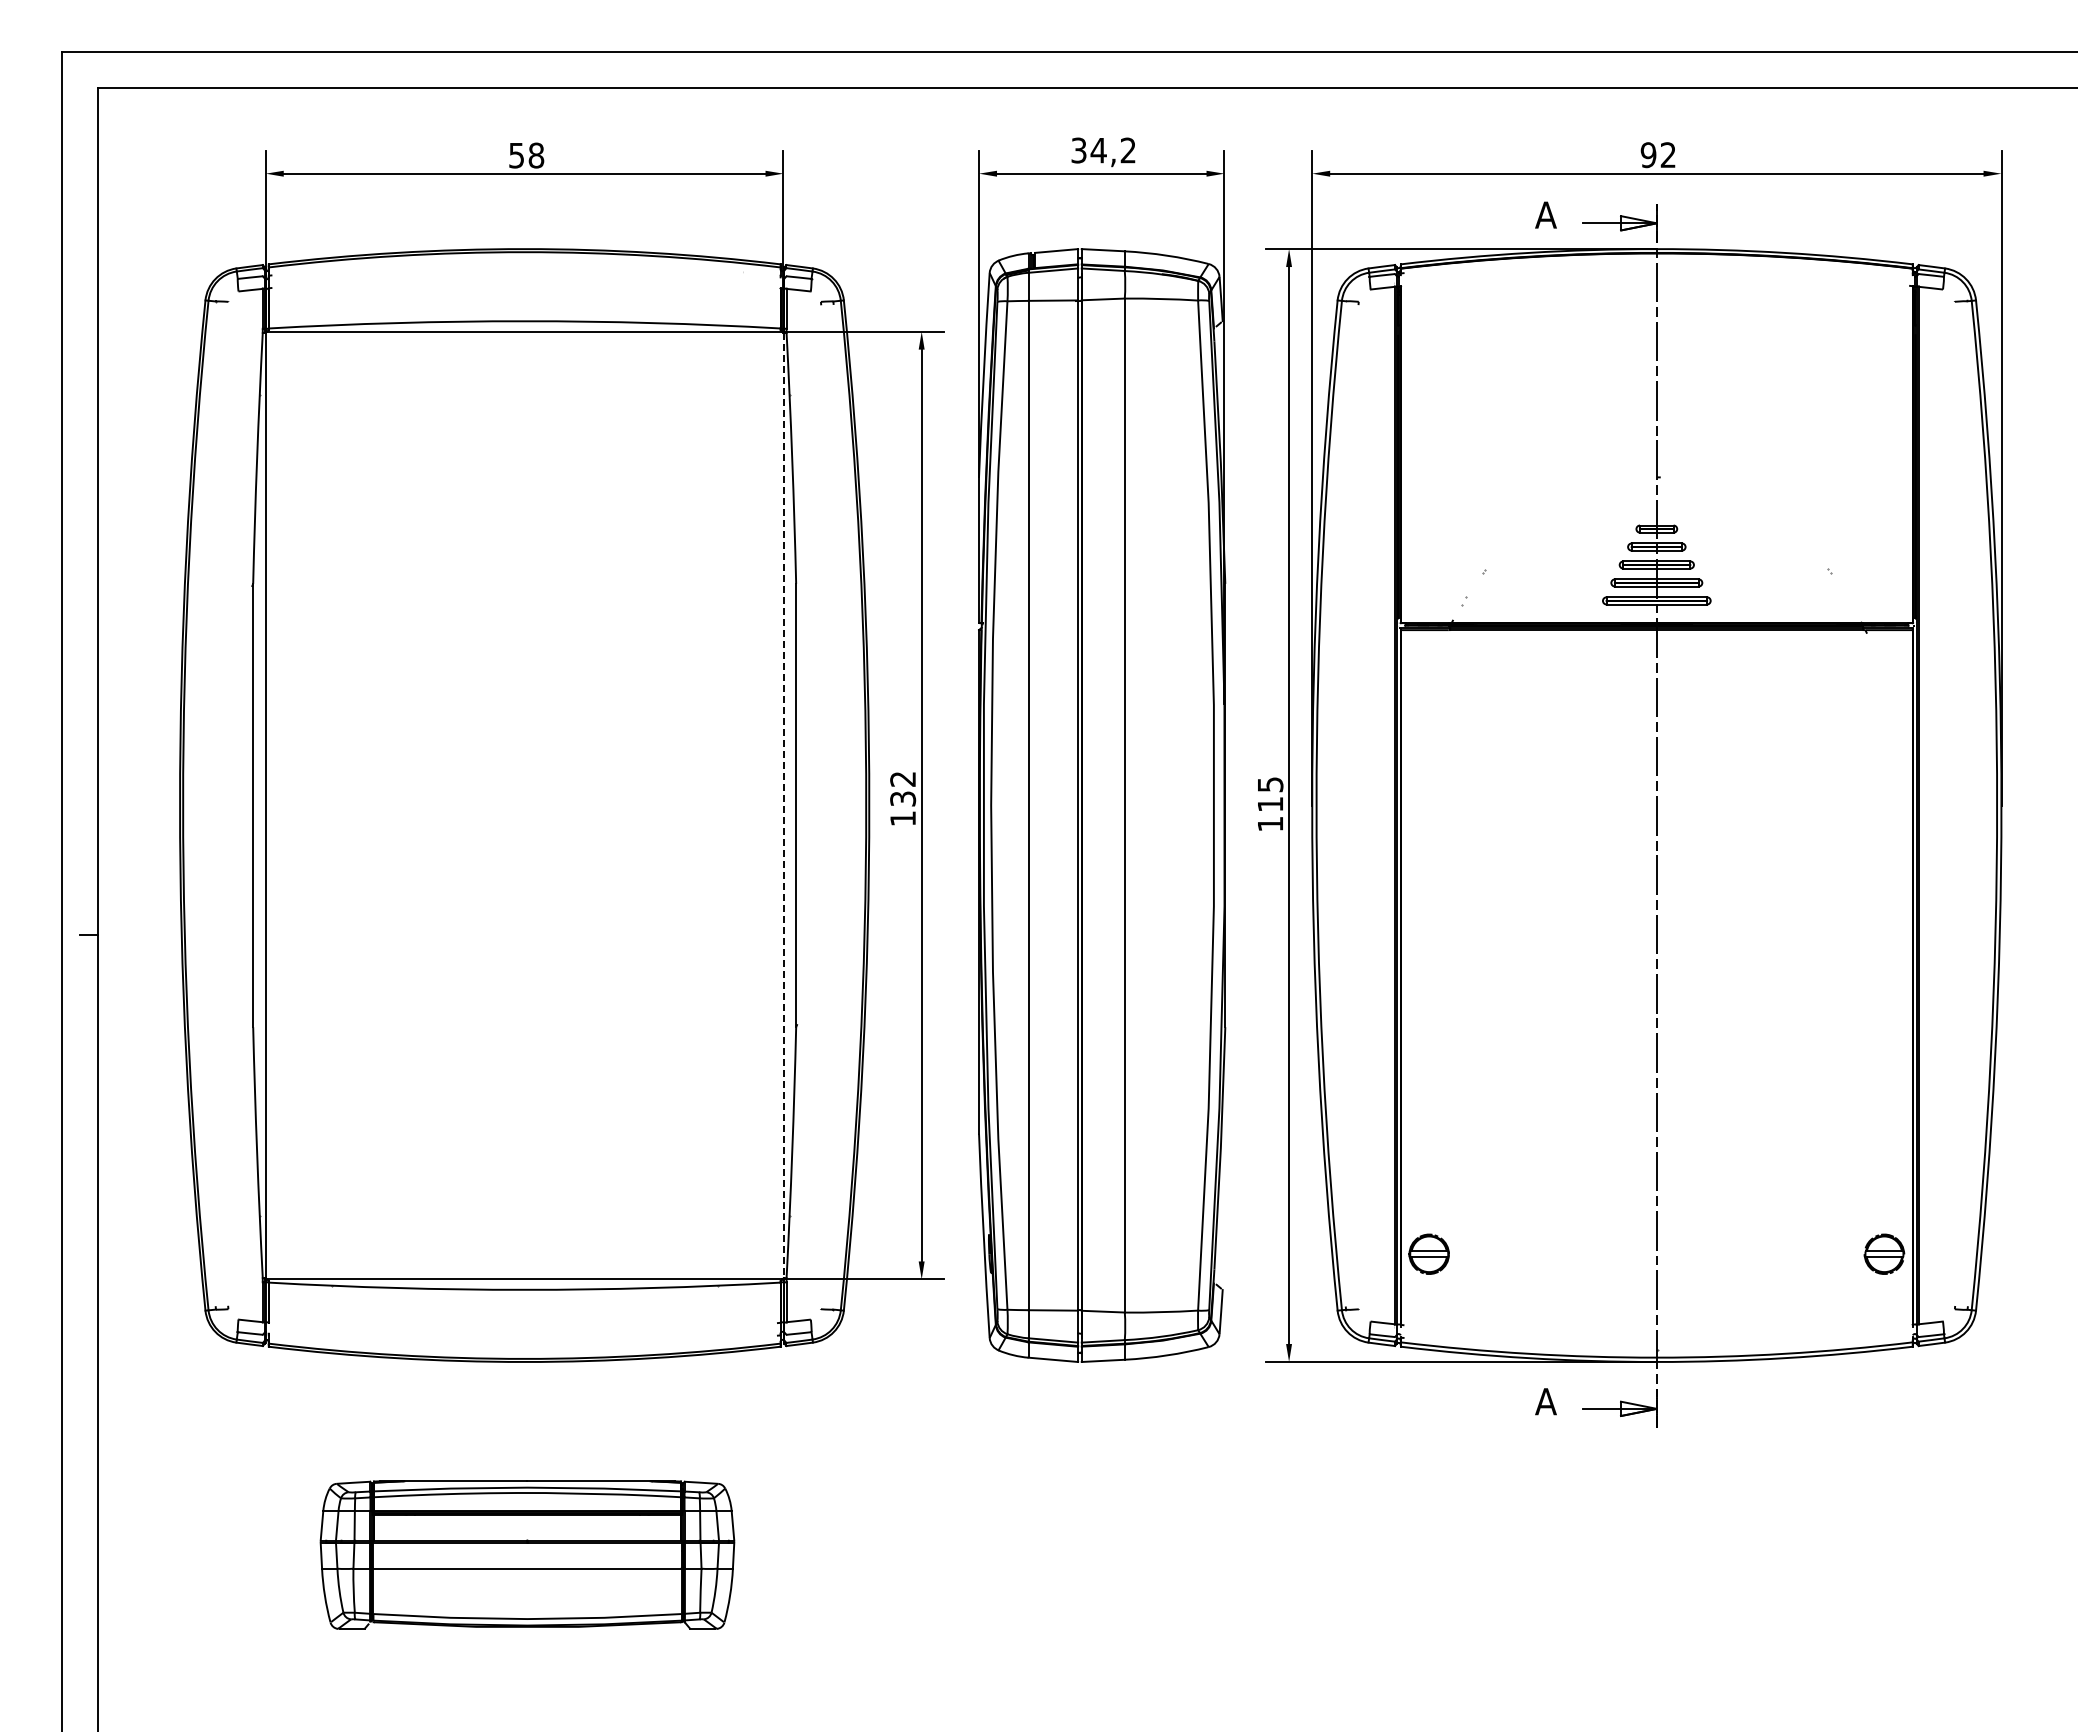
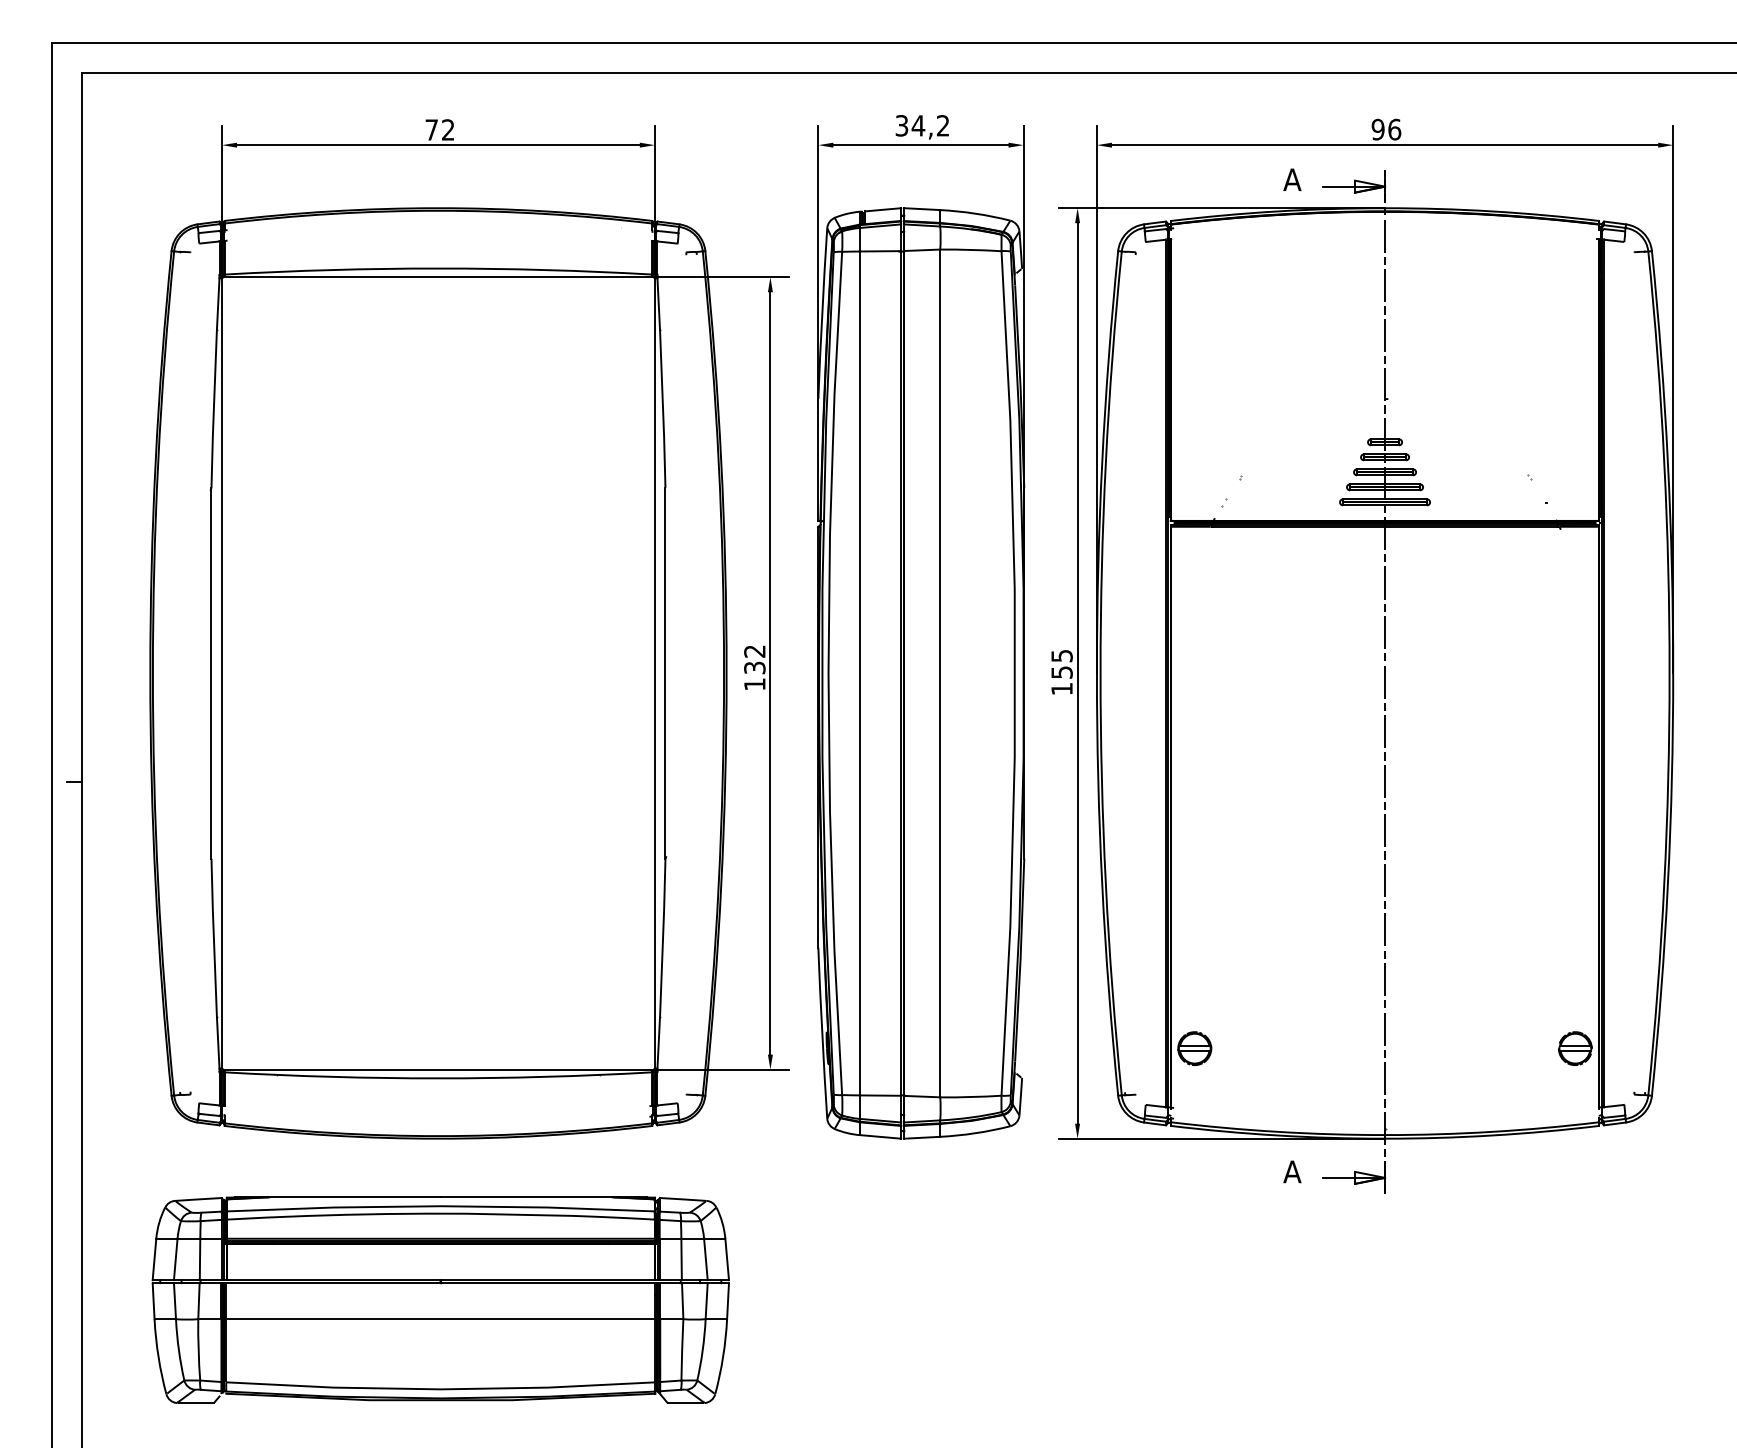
text: (526, 155) -> (439, 129), 58 -> 72
text: (1668, 155) -> (1394, 129), 92 -> 96
text: (1270, 804) -> (1062, 672), 115 -> 155
line: (783, 805) -> (654, 673), dashed -> solid
part: (527, 1554) -> (440, 1299), size x1.67

